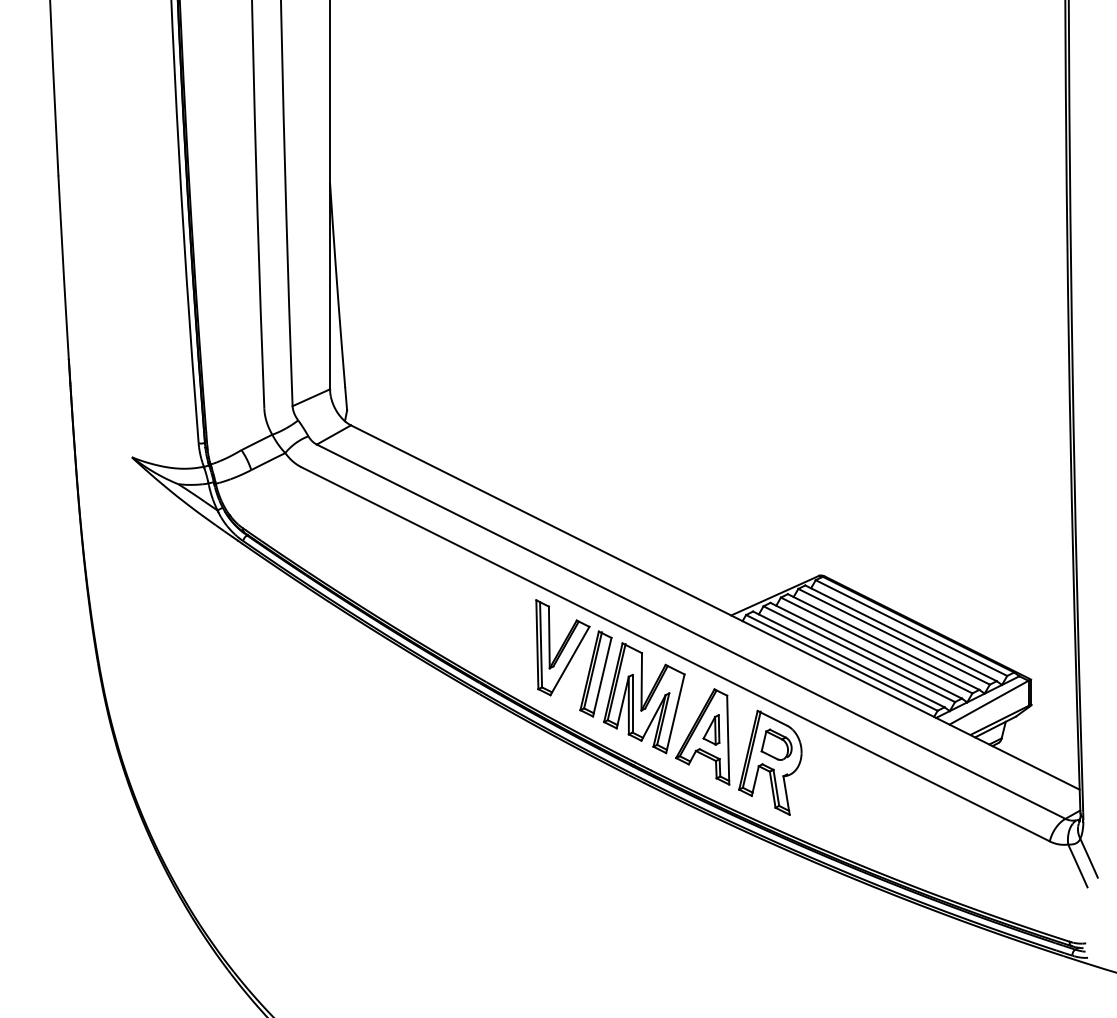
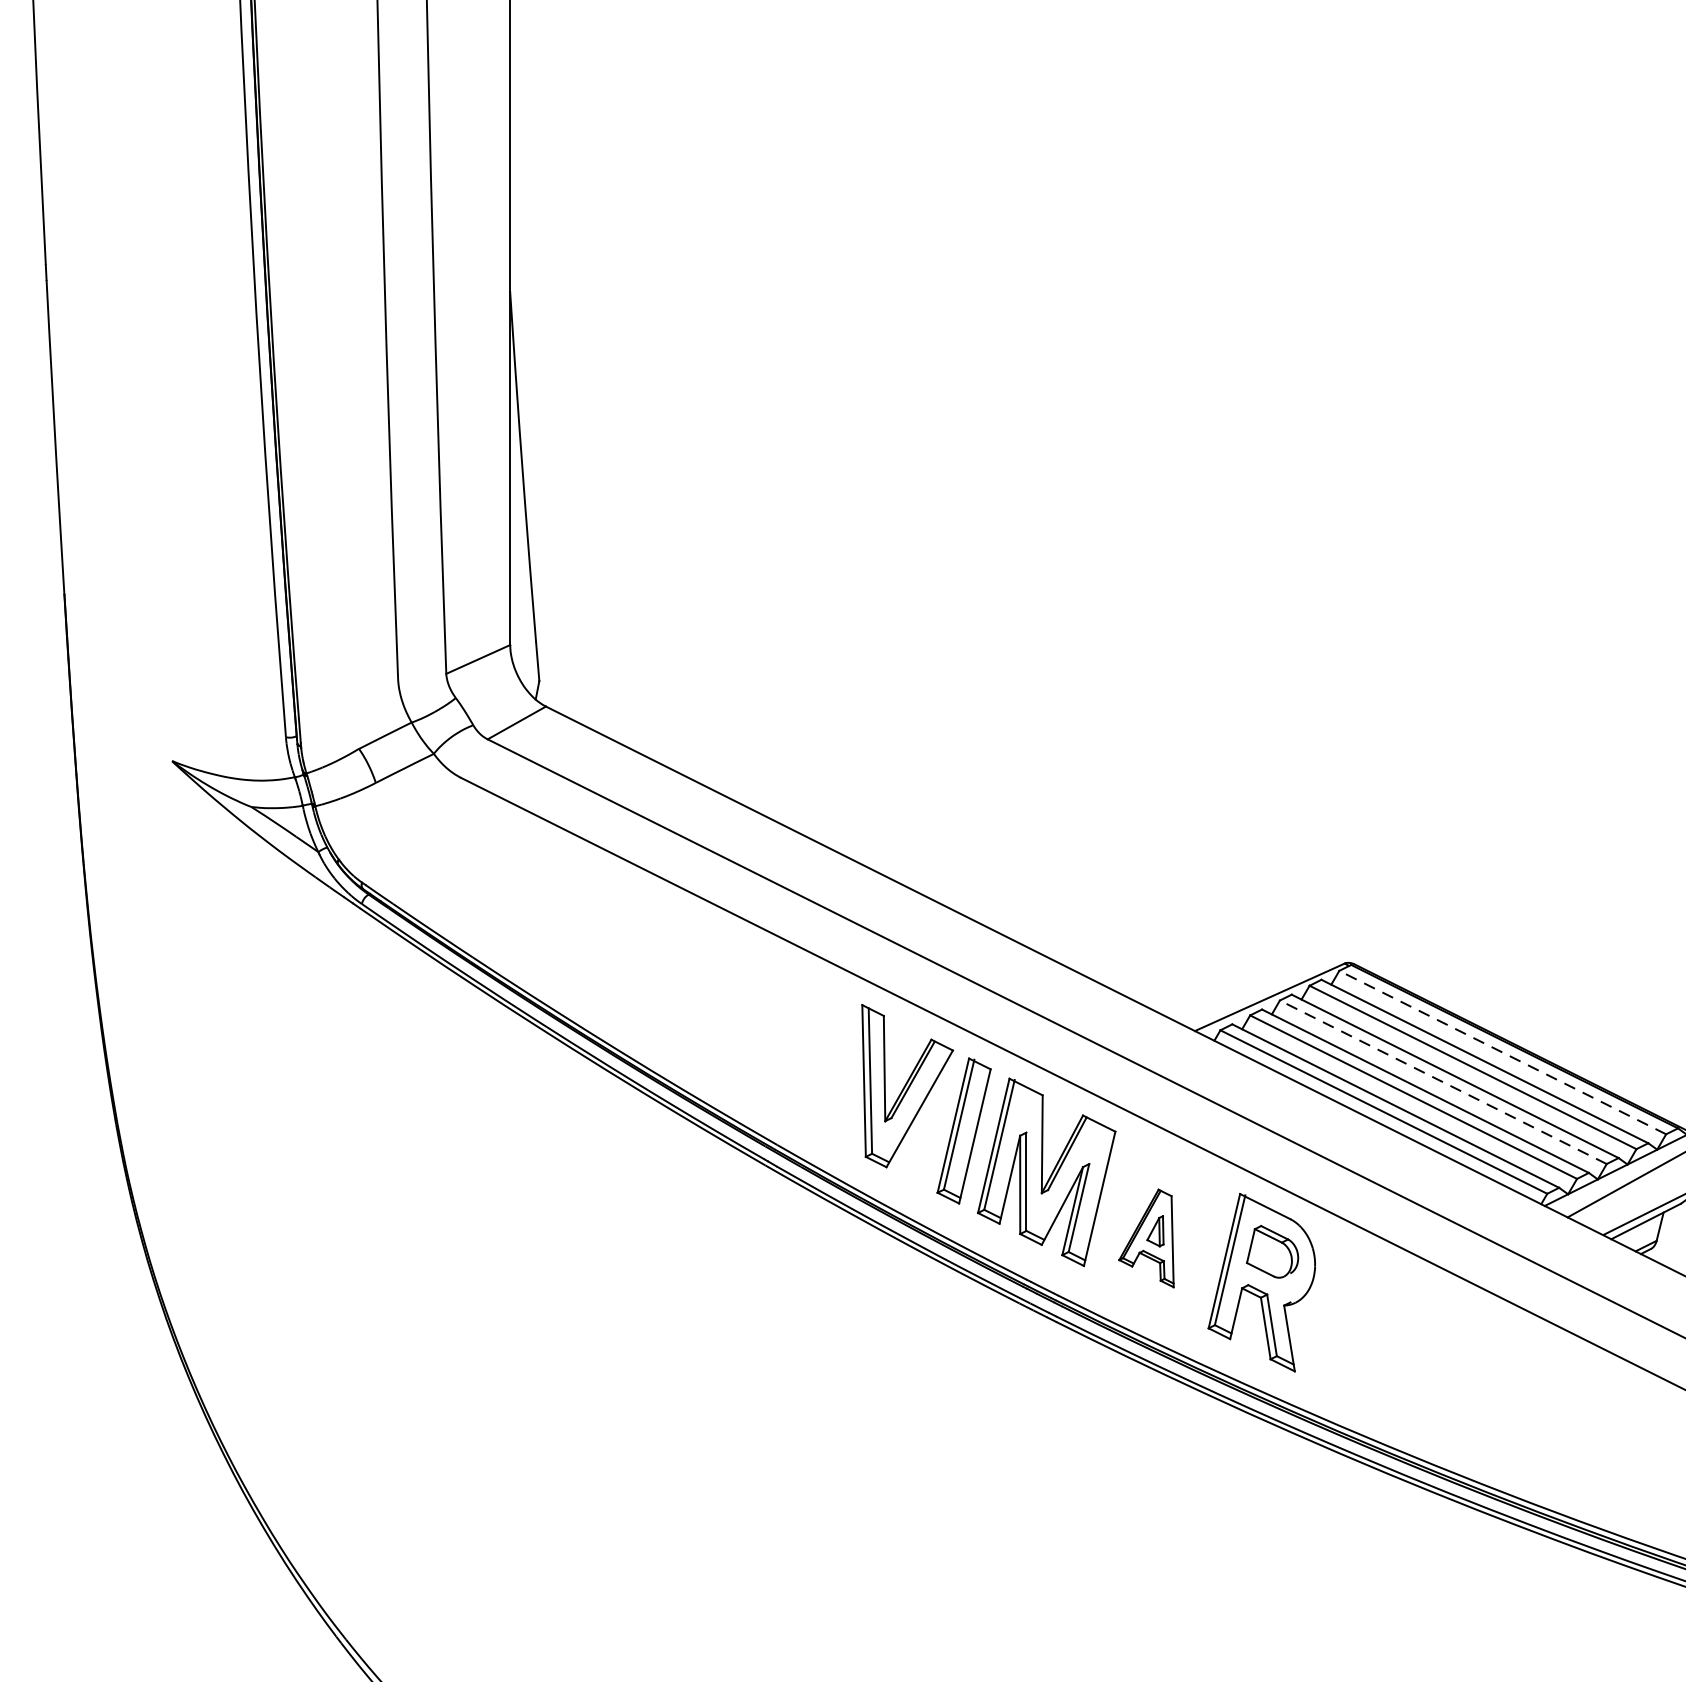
line: (911, 627) -> (1502, 1051), solid -> dashed
line: (876, 645) -> (1442, 1082), solid -> dashed
part: (702, 736) -> (1145, 1237), size x0.6

